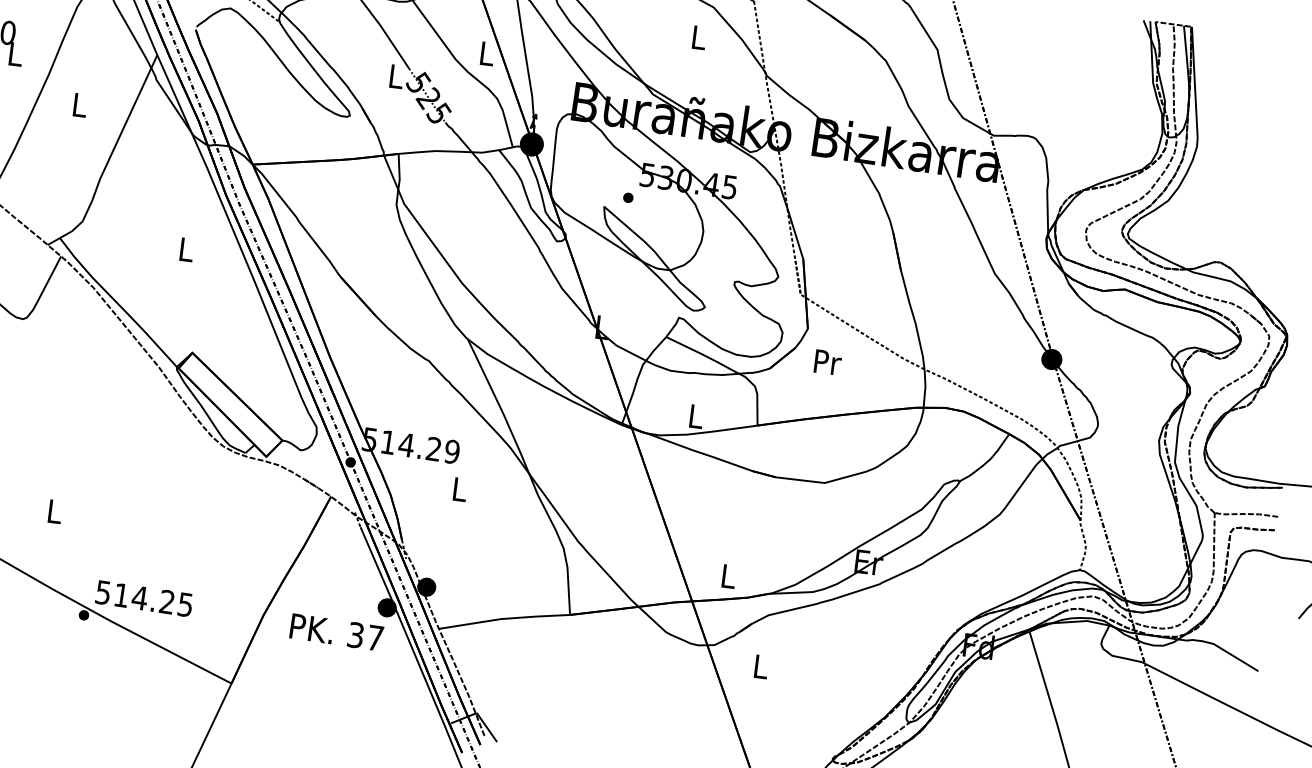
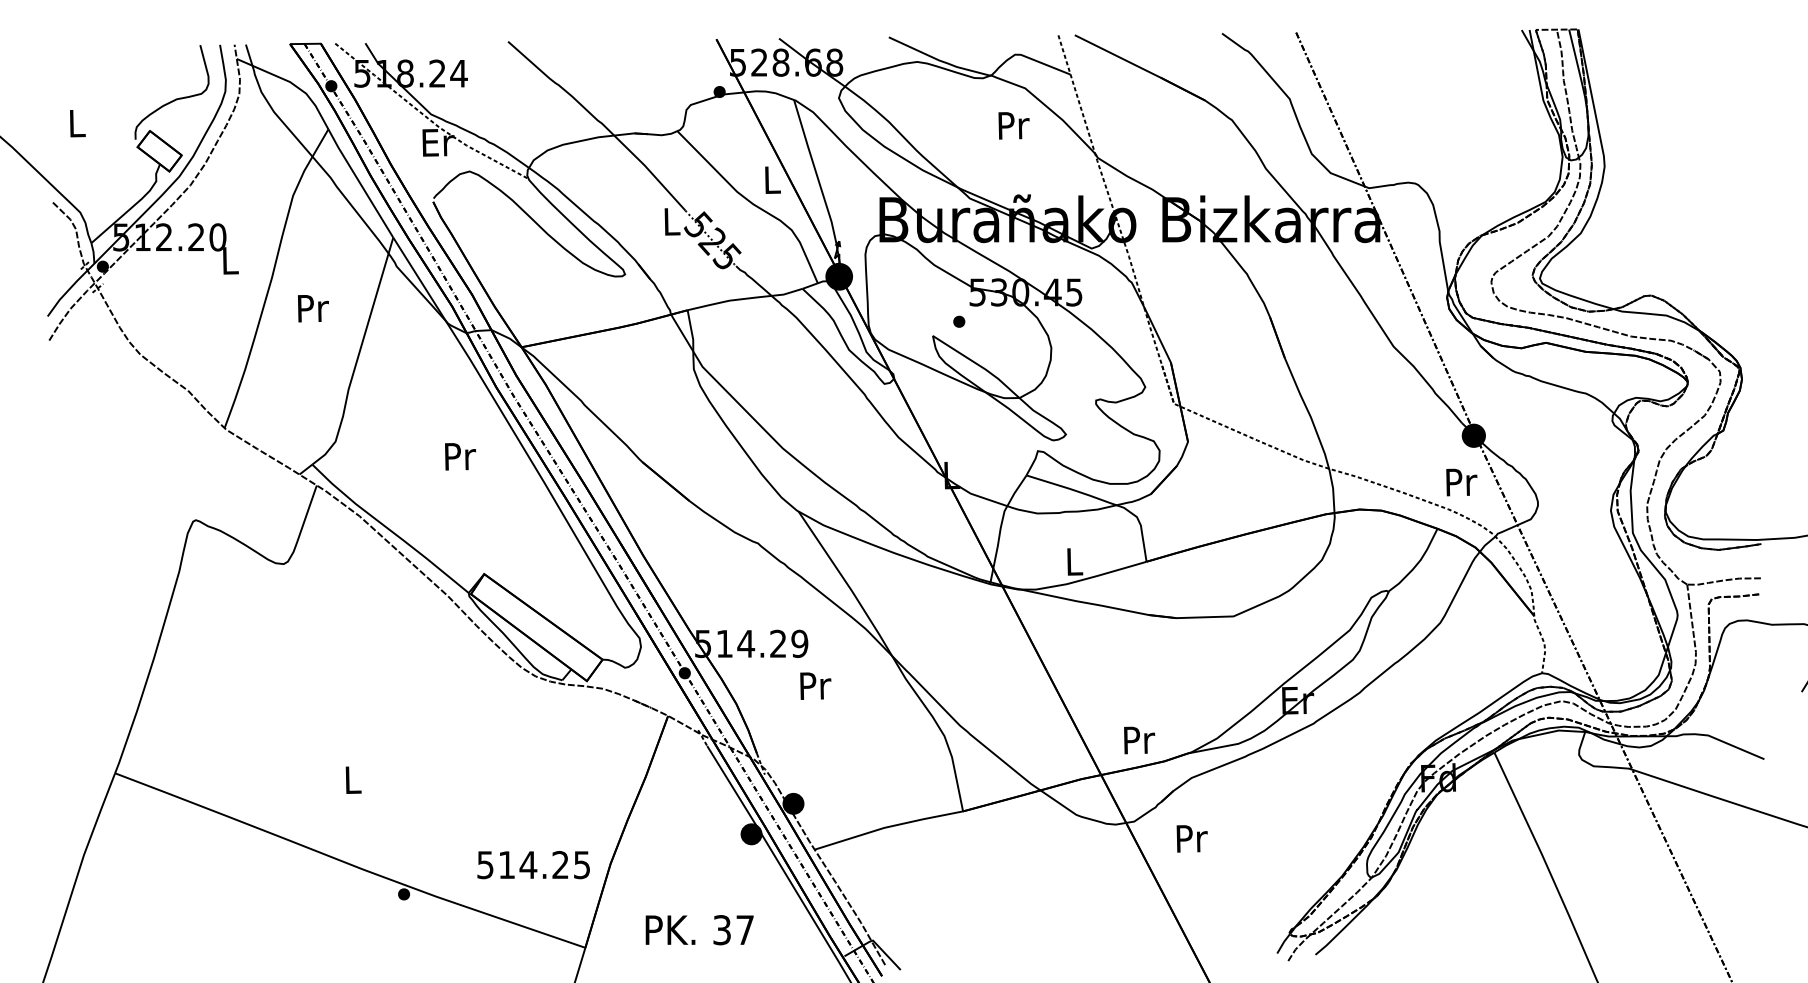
text: (699, 37) -> (1013, 125), L -> Pr
text: (80, 105) -> (313, 308), L -> Pr
text: (187, 249) -> (460, 456), L -> Pr
text: (827, 362) -> (1461, 482), moved
text: (460, 489) -> (815, 685), L -> Pr
text: (729, 576) -> (1139, 740), L -> Pr
text: (144, 599) -> (533, 865), moved
text: (336, 632) -> (699, 930), moved
text: (761, 666) -> (1191, 838), L -> Pr

